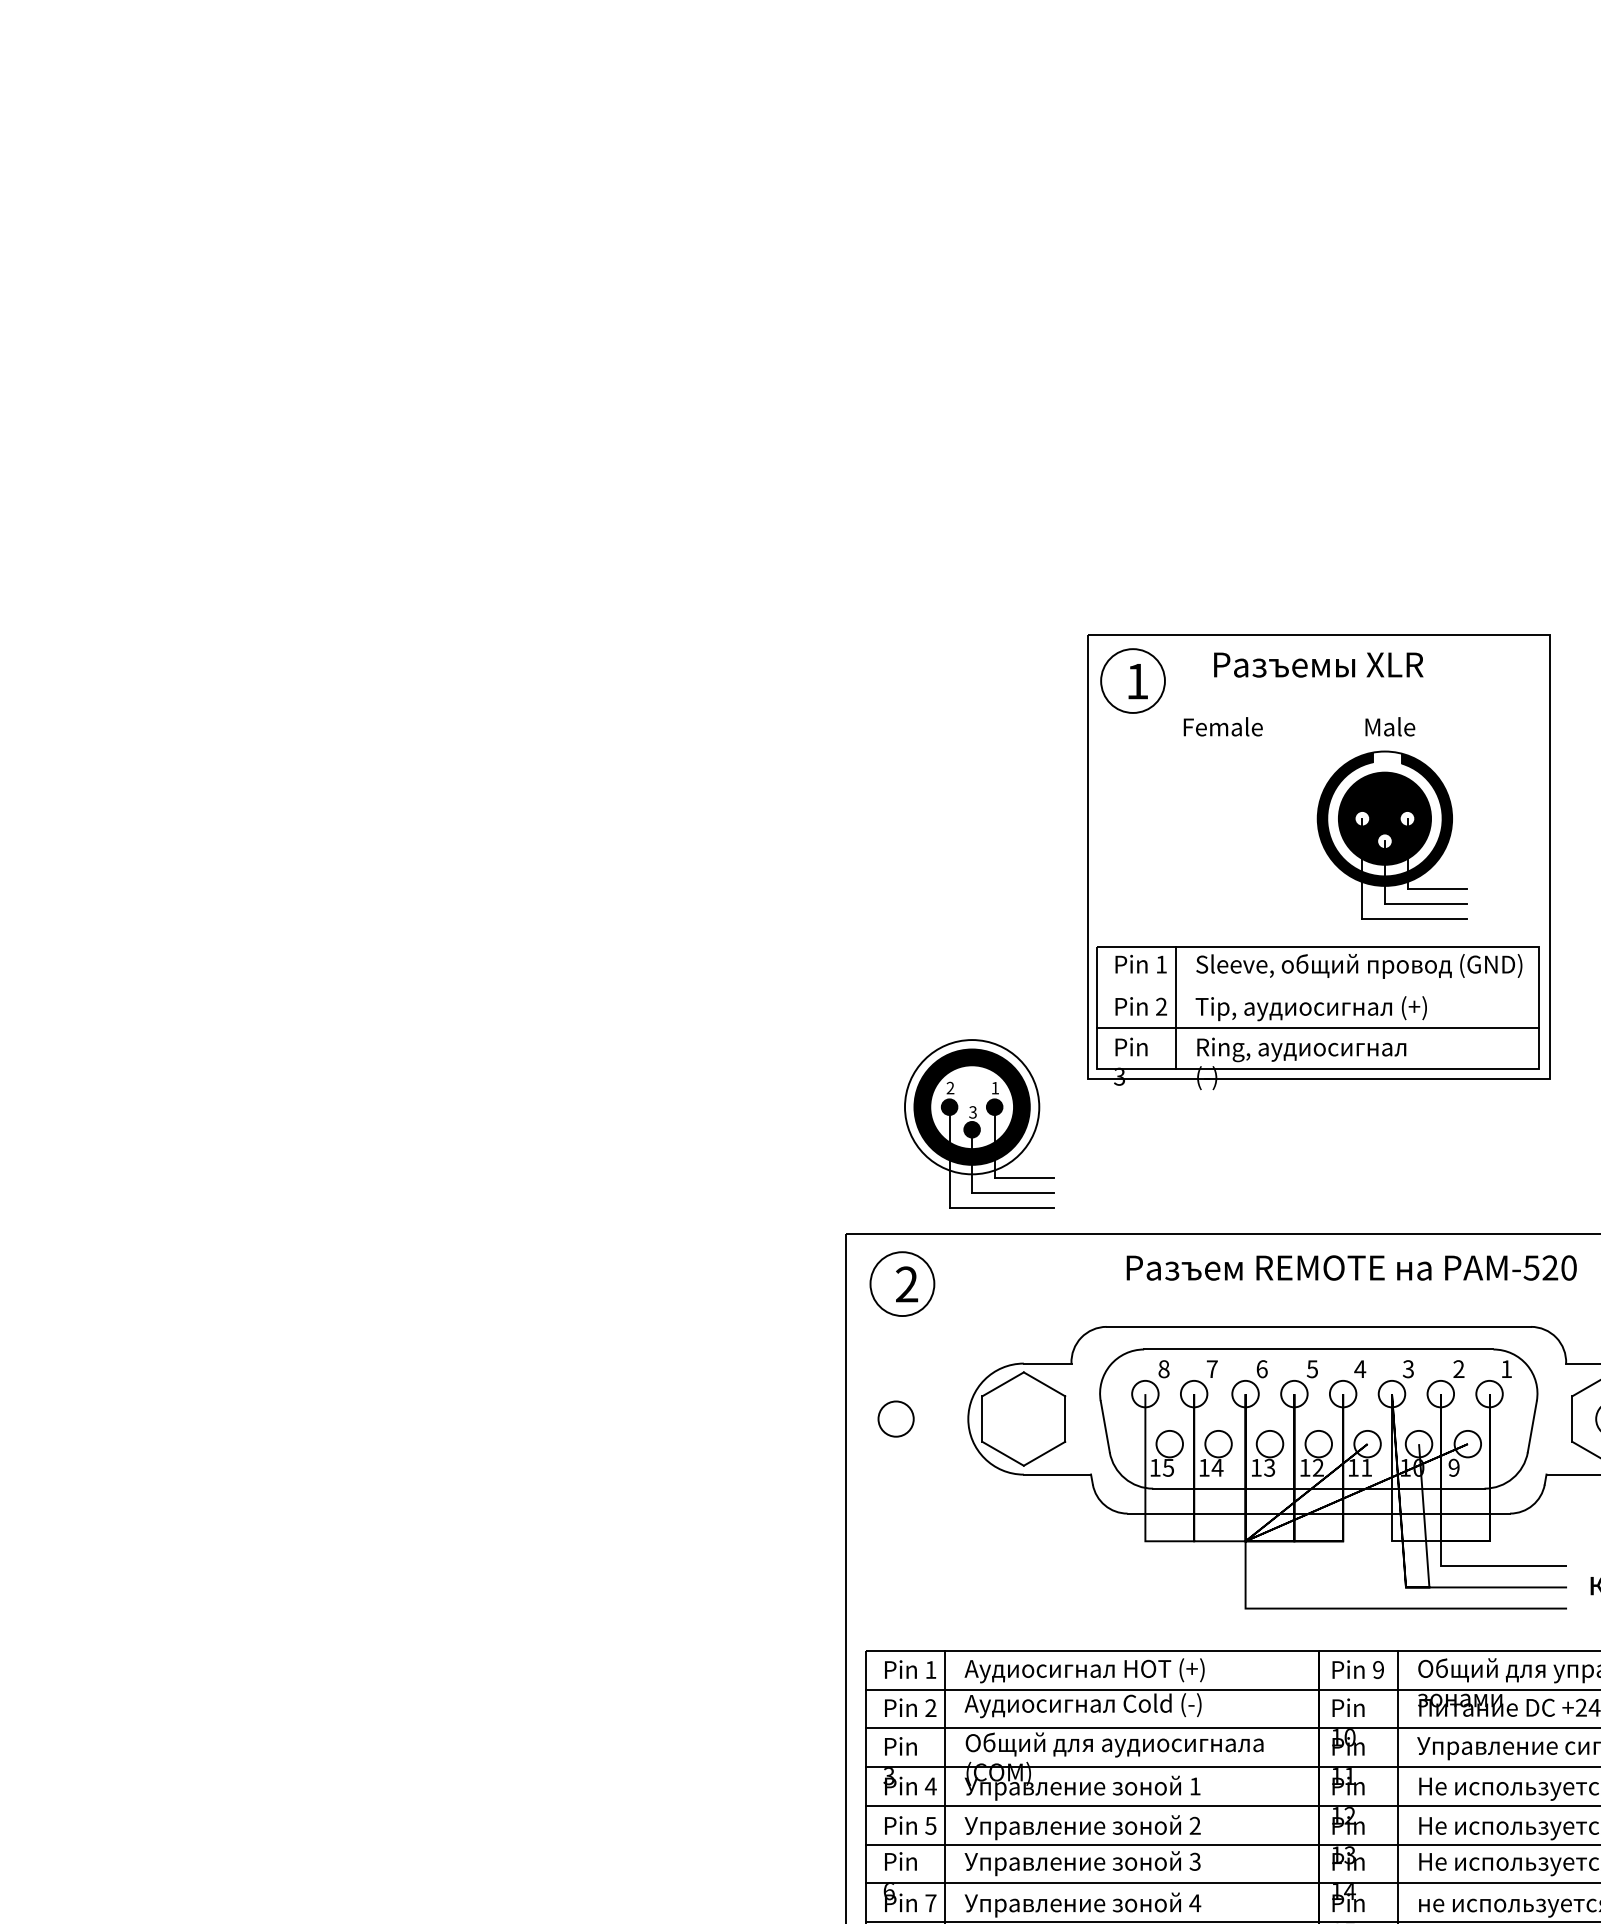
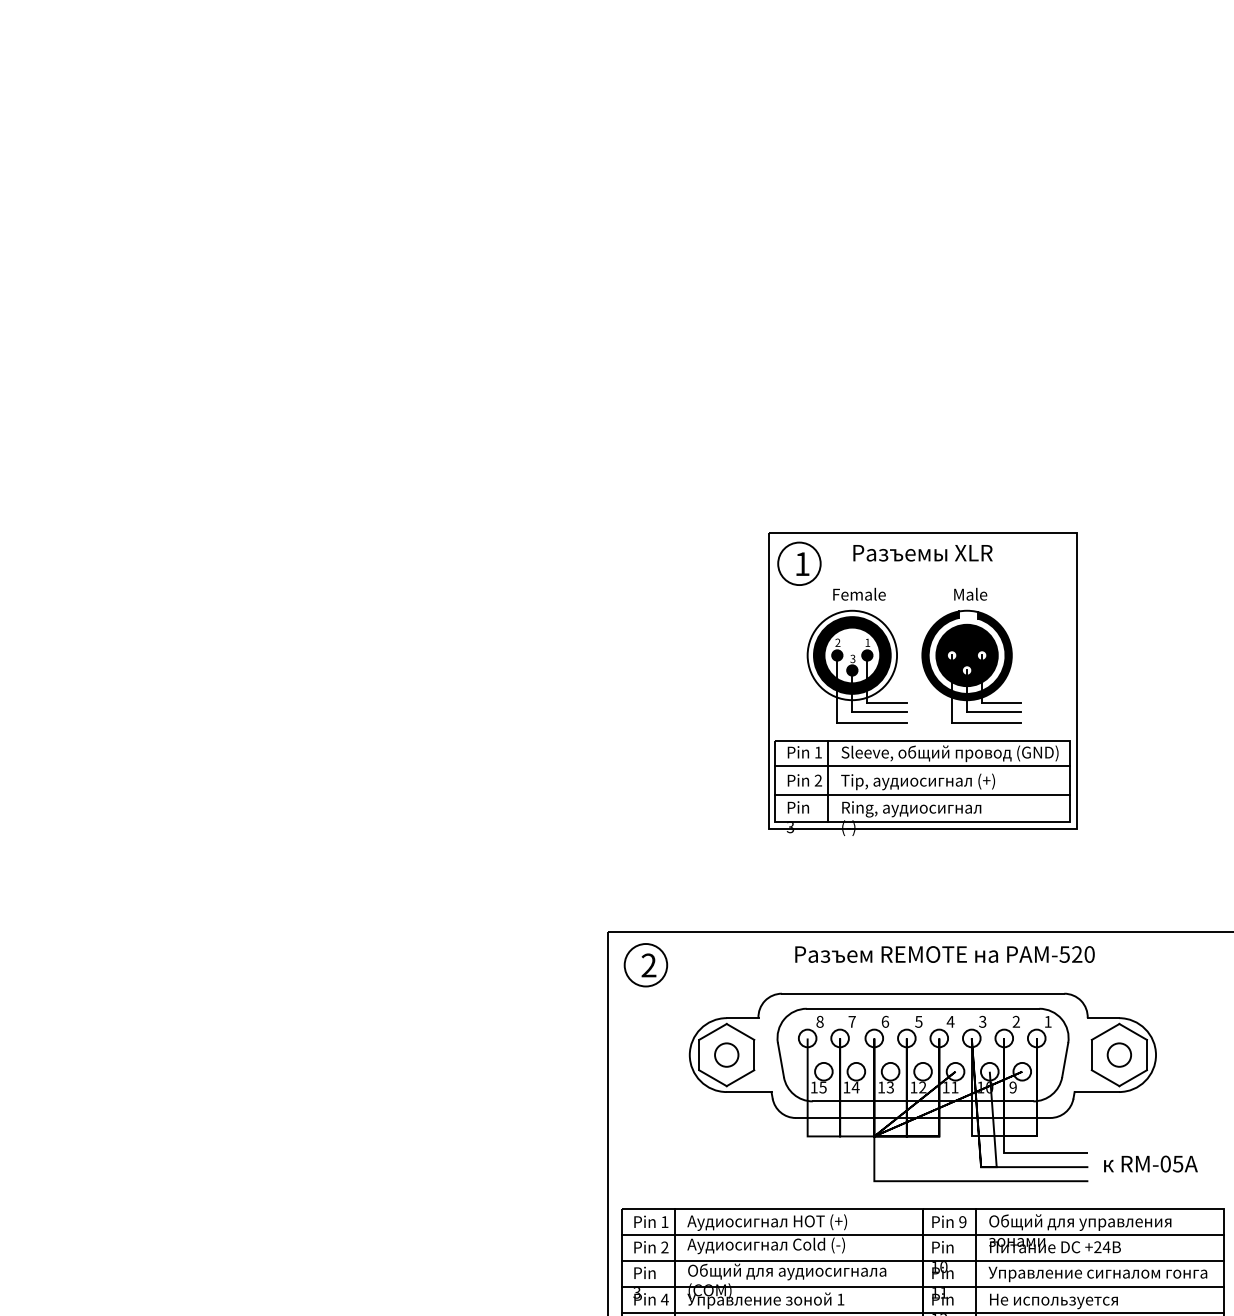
line: (1317, 984) -> (922, 765), added
part: (978, 1123) -> (856, 666), moved
circle: (895, 1418) -> (726, 1054), moved

